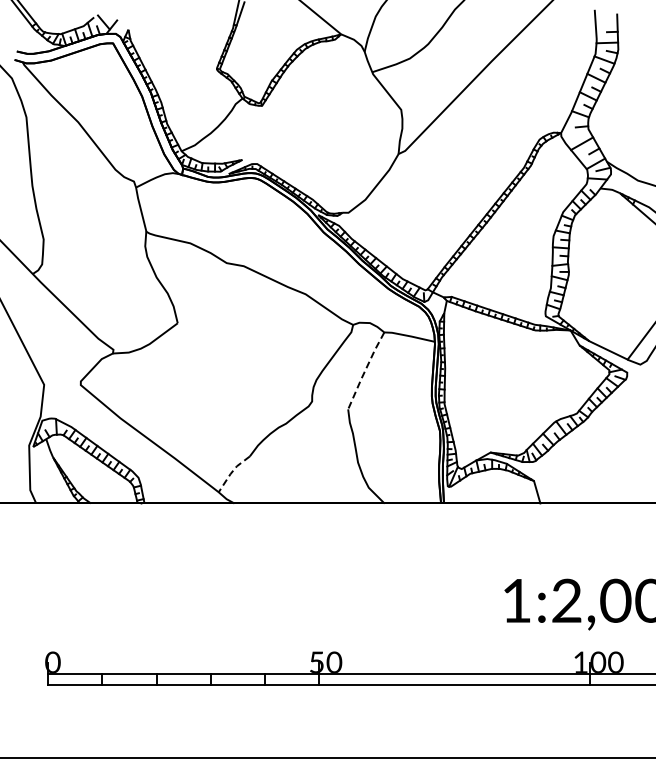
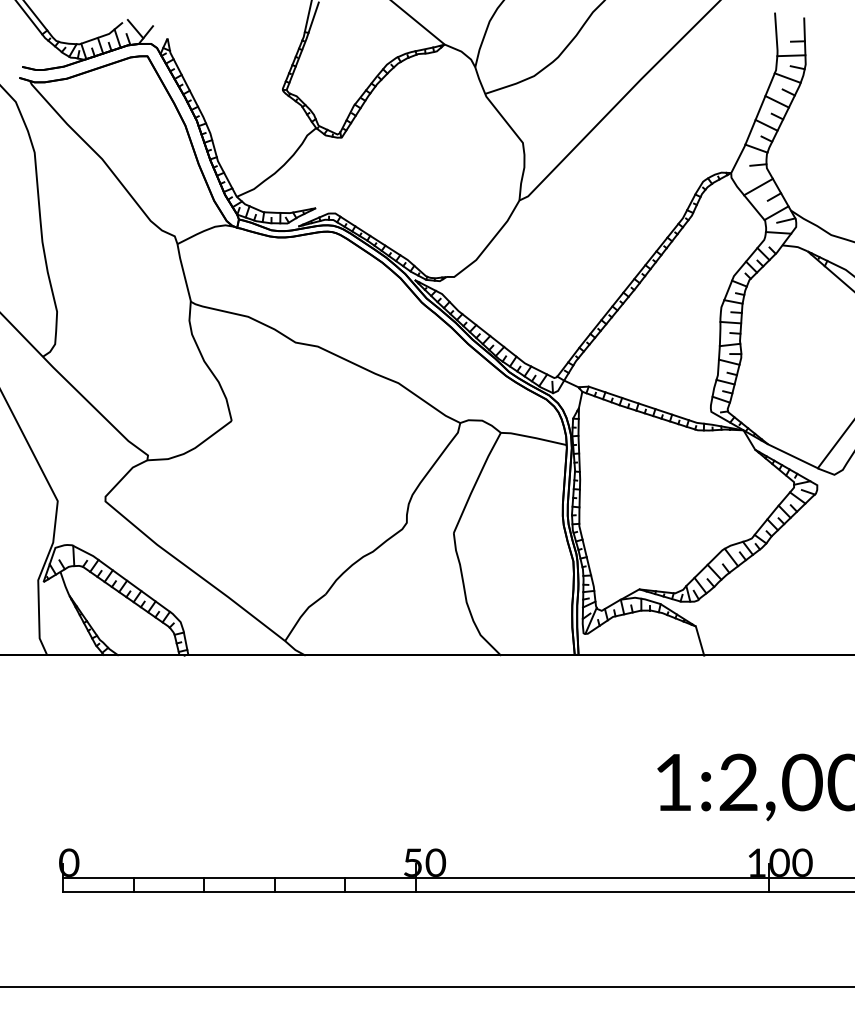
line: (365, 370) -> (476, 482), dashed -> solid
line: (232, 471) -> (303, 614), dashed -> solid

